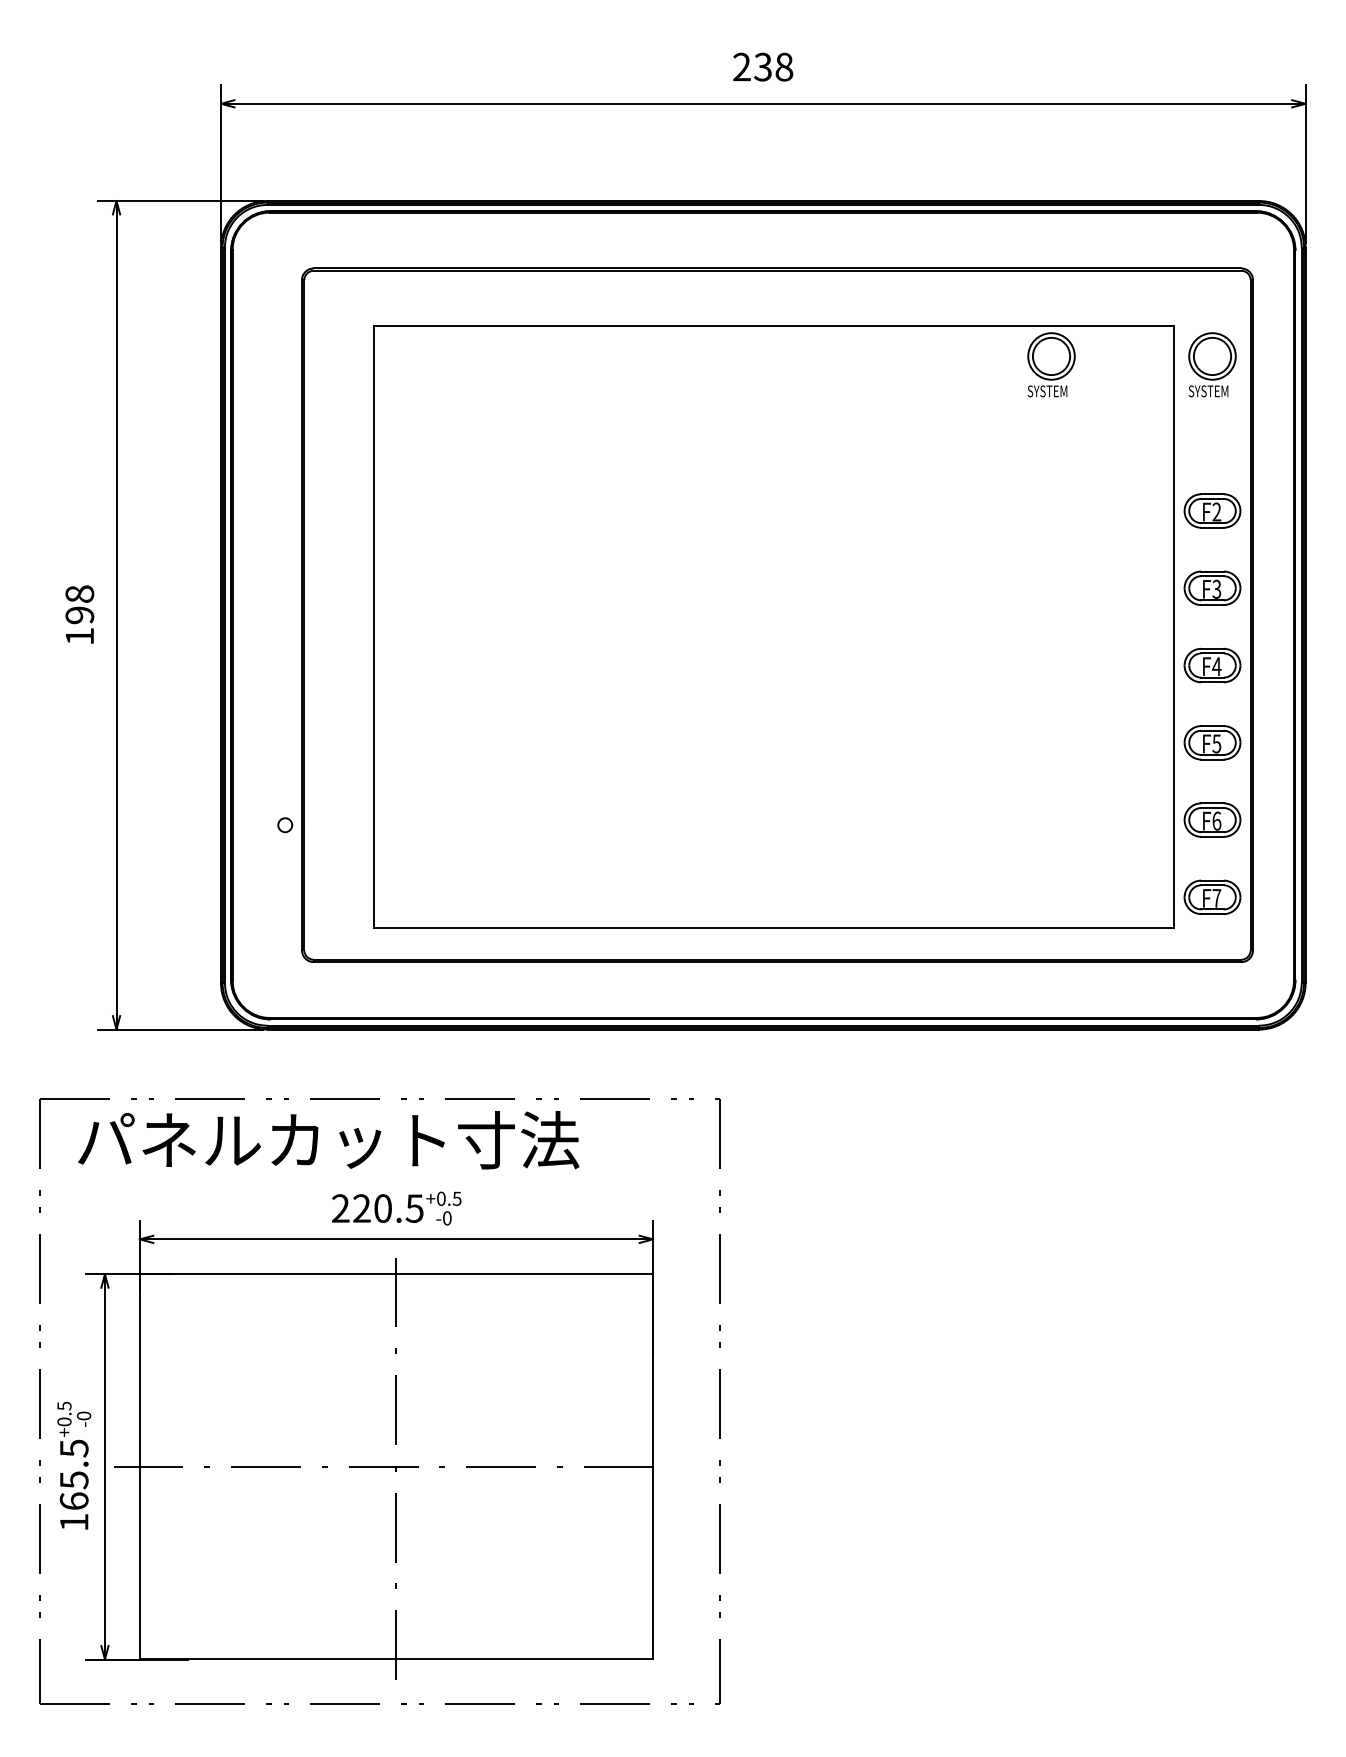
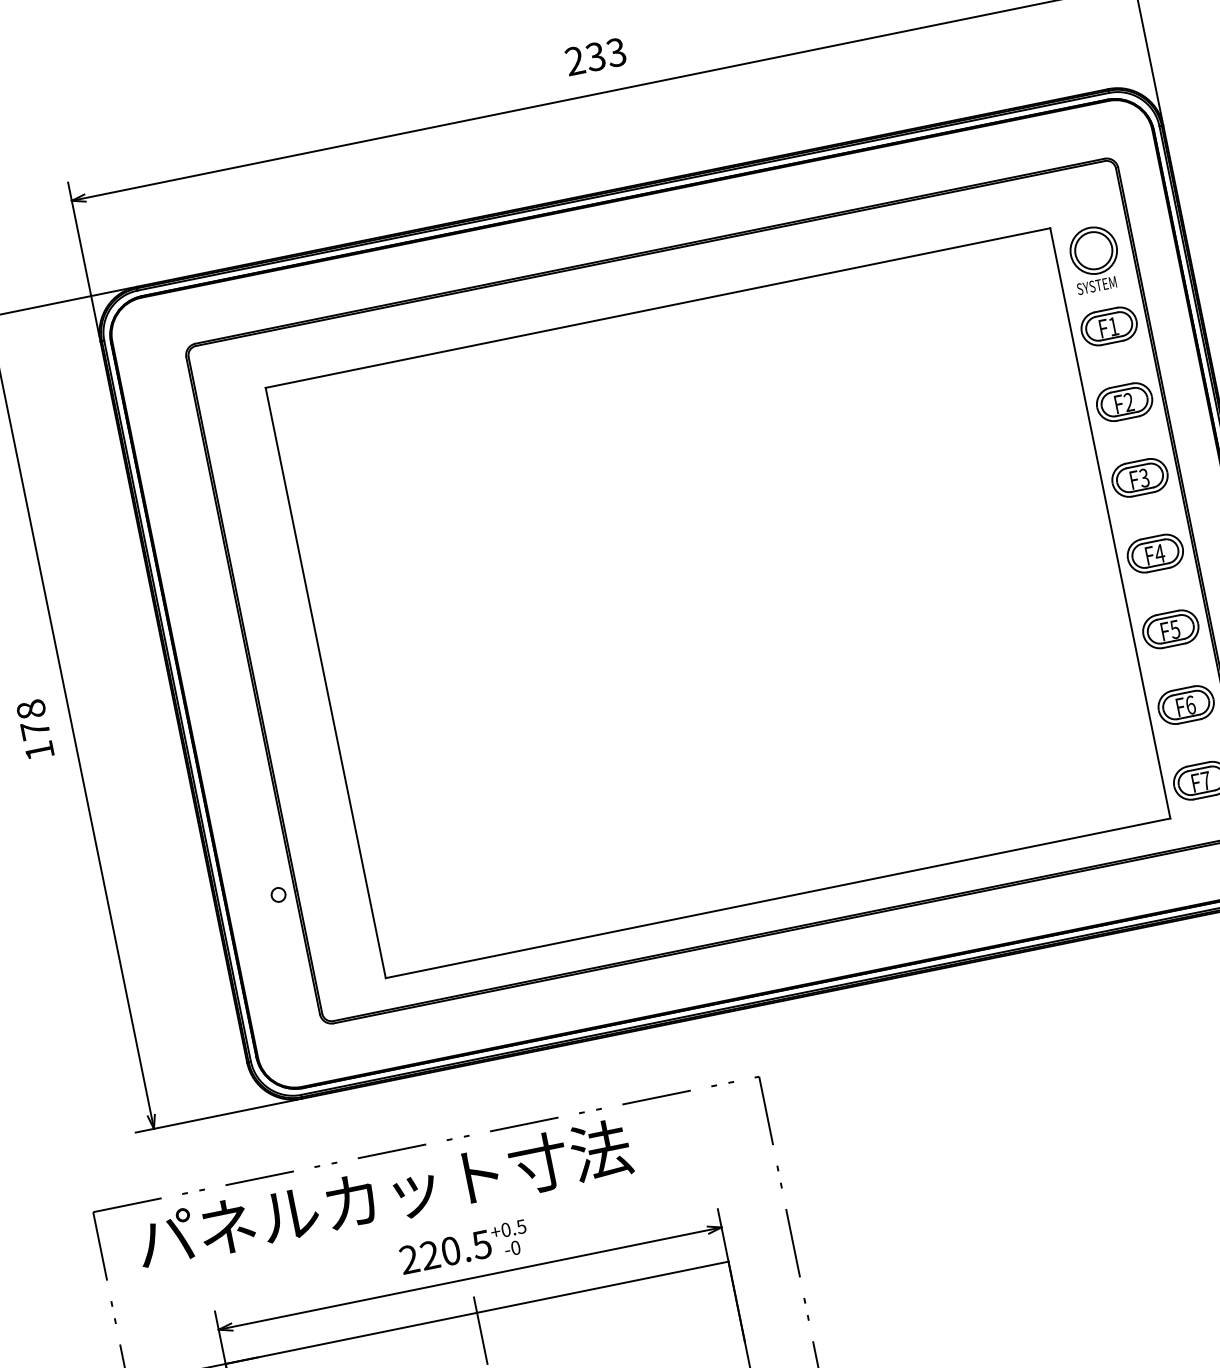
text: (784, 66) -> (616, 51), 238 -> 233
part: (1051, 364) -> (937, 290), removed
part: (1212, 433) -> (1109, 326), added
text: (79, 615) -> (35, 730), 198 -> 178

